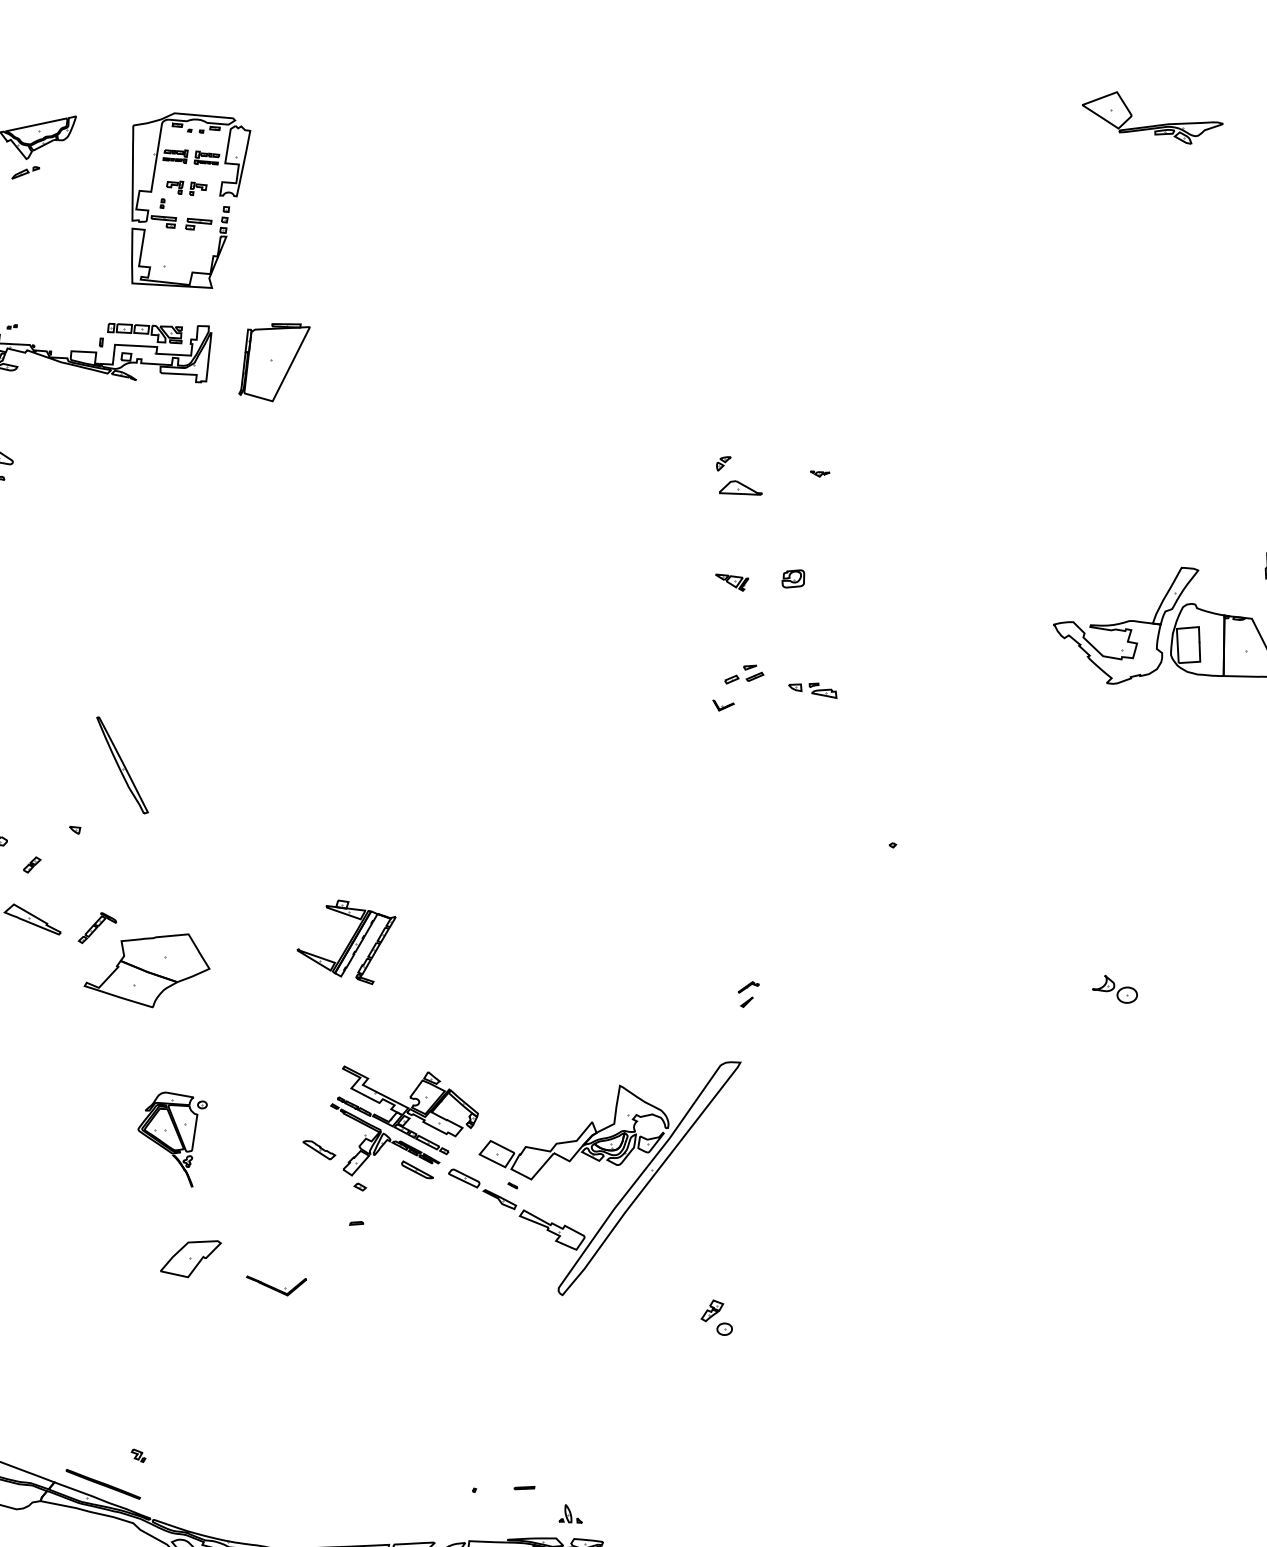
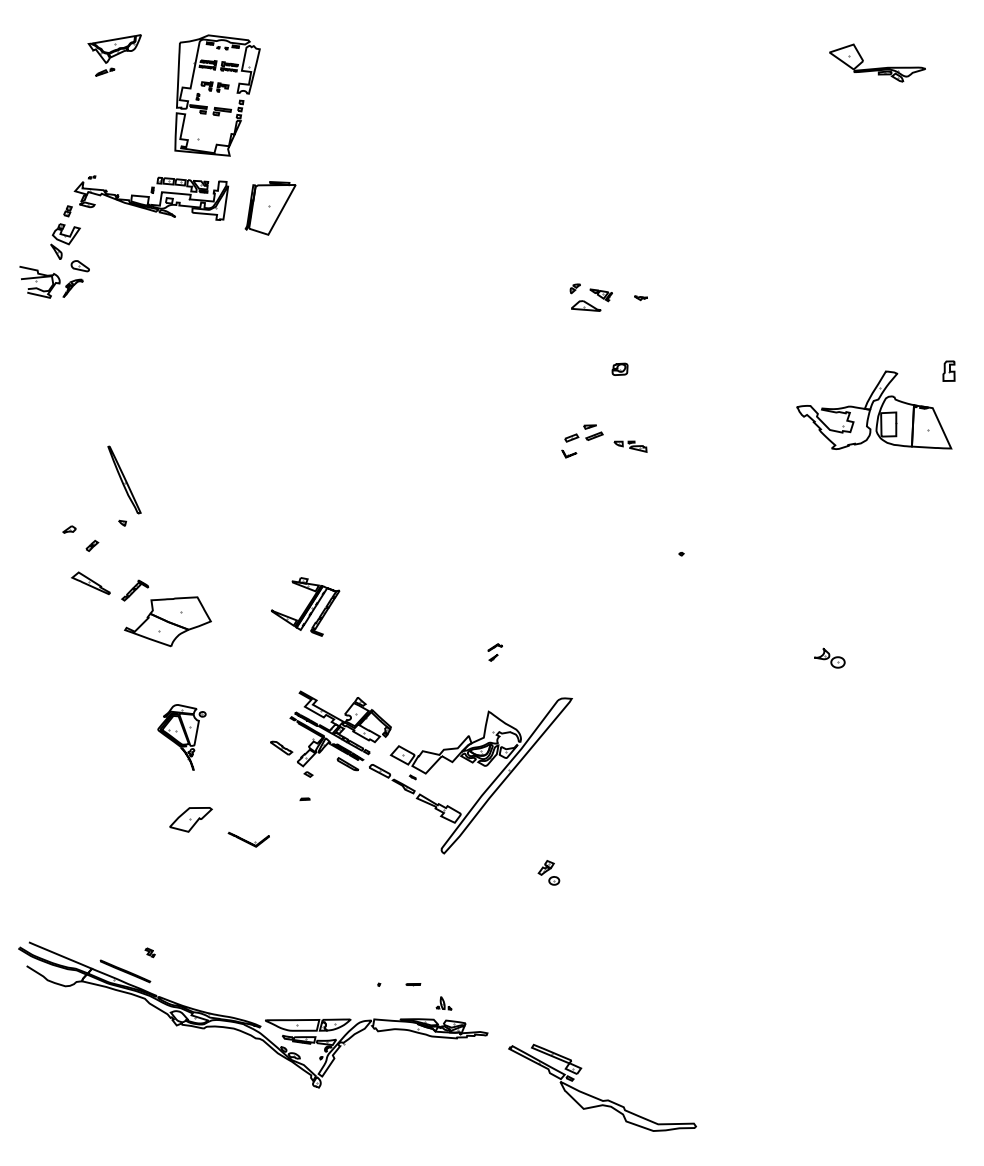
part: (731, 582) -> (600, 295), moved
part: (743, 674) -> (583, 433), size x1.43
part: (122, 764) -> (124, 479), moved
part: (747, 994) -> (494, 652), moved

